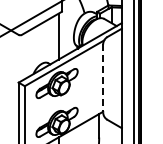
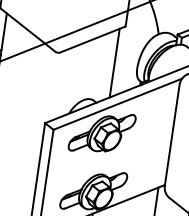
line: (103, 78) -> (172, 135), dashed -> solid

